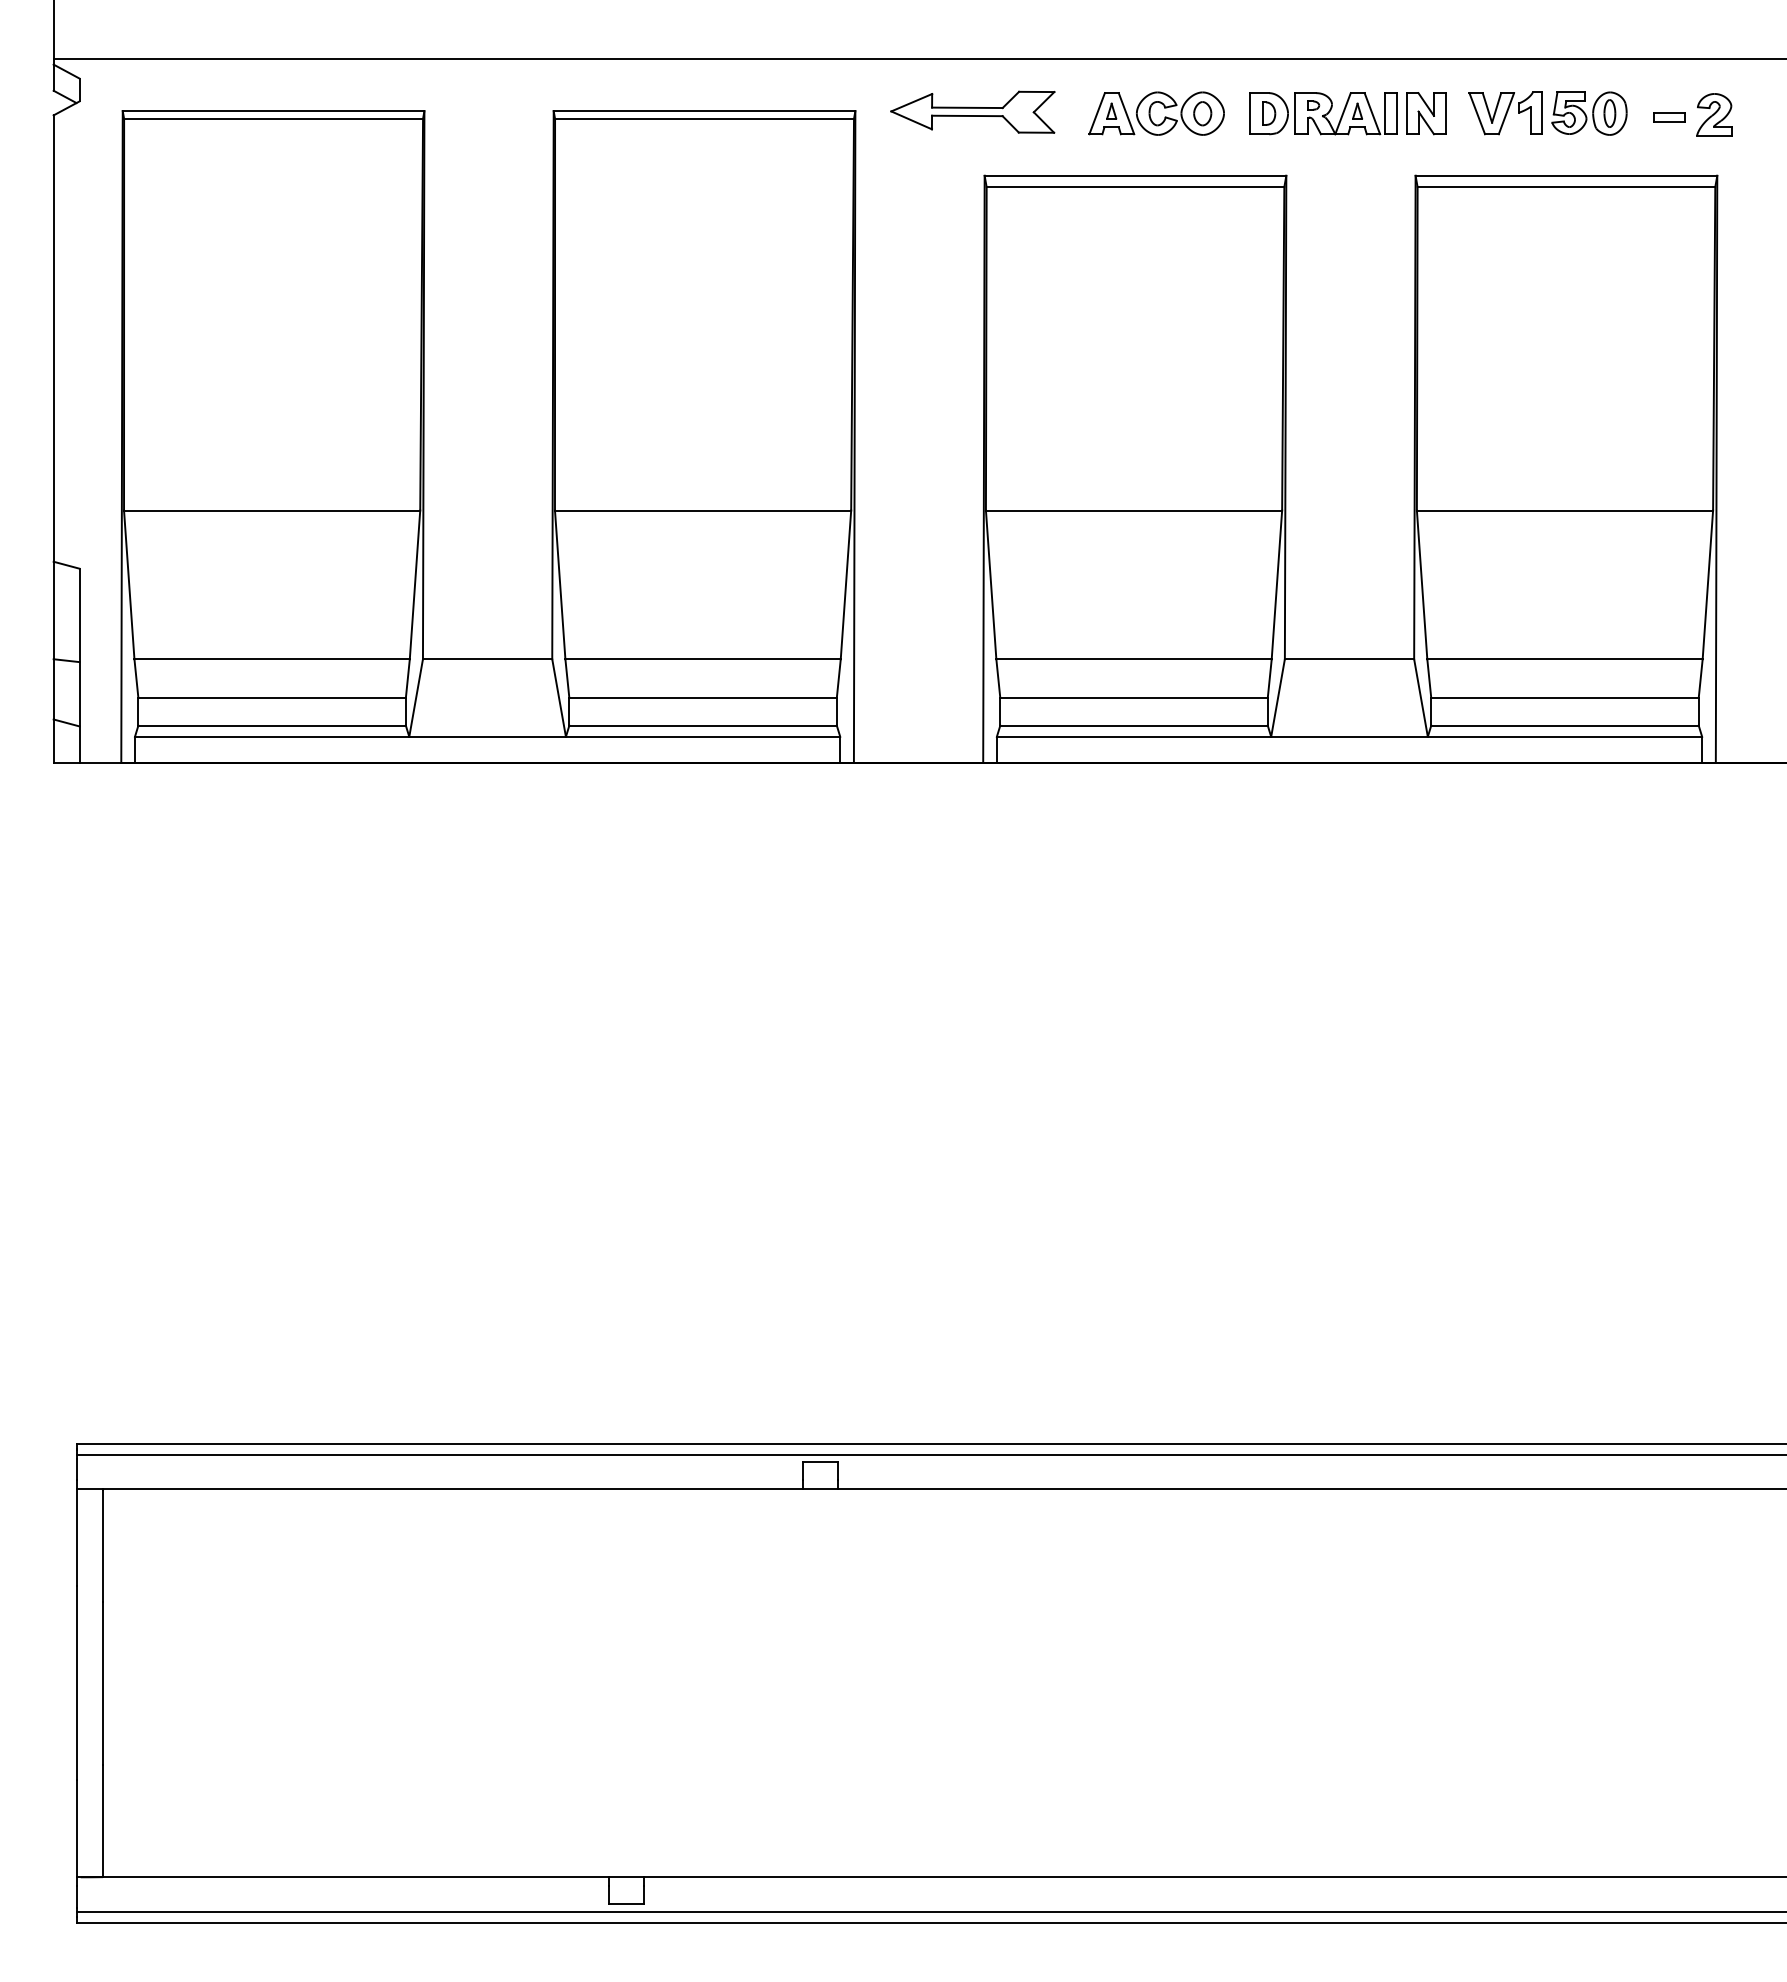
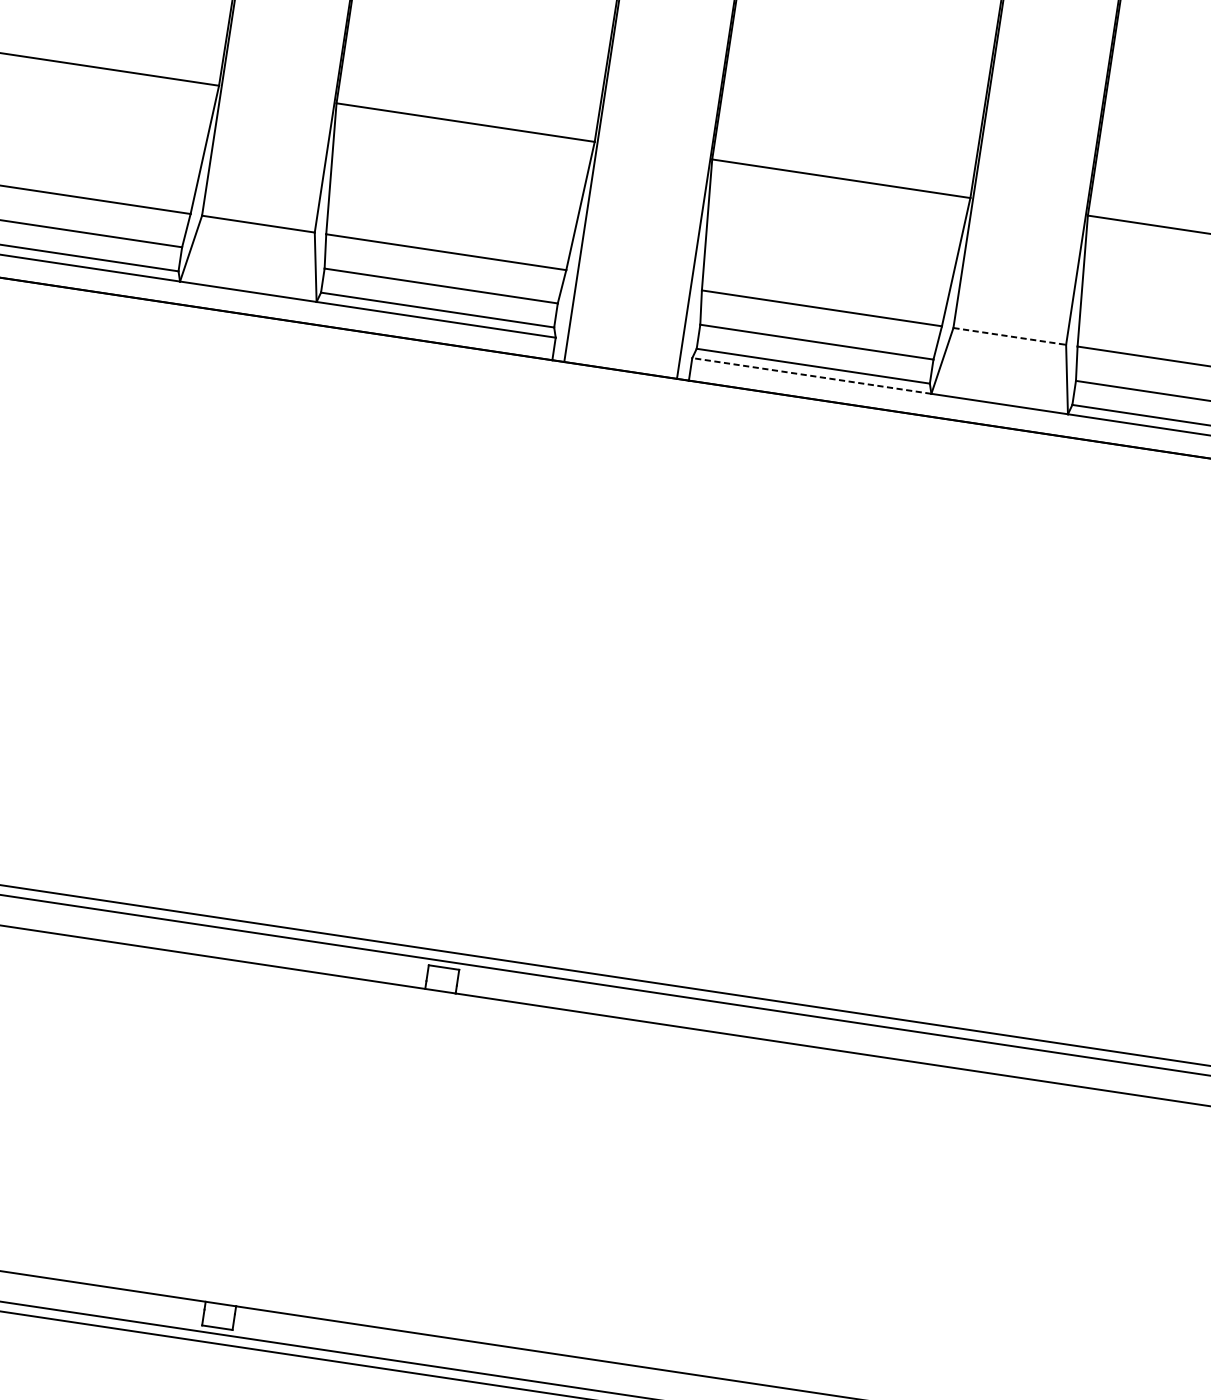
line: (1349, 659) -> (1009, 336), solid -> dashed
line: (1133, 736) -> (811, 375), solid -> dashed

